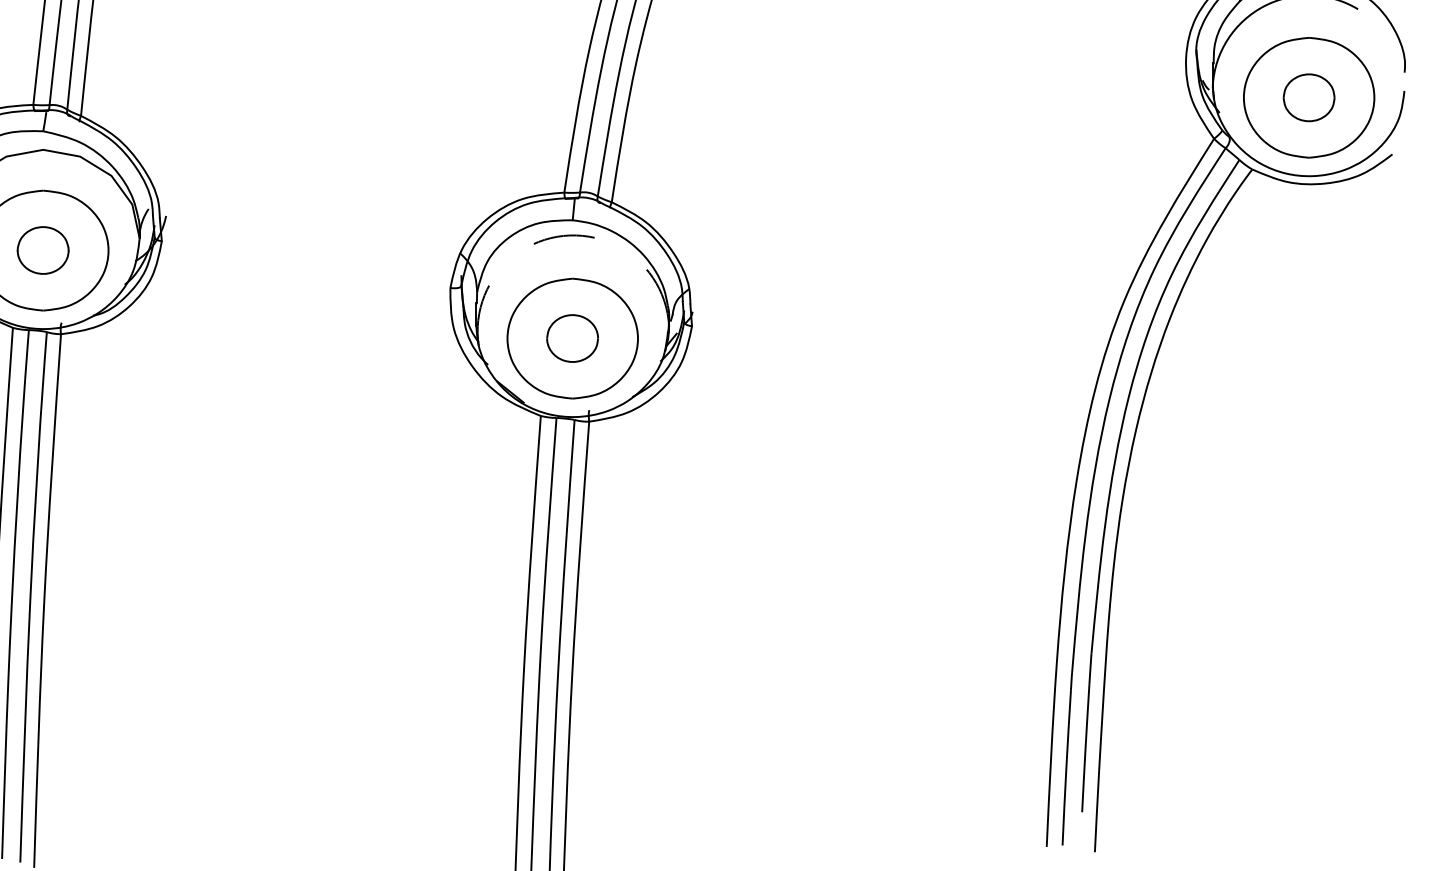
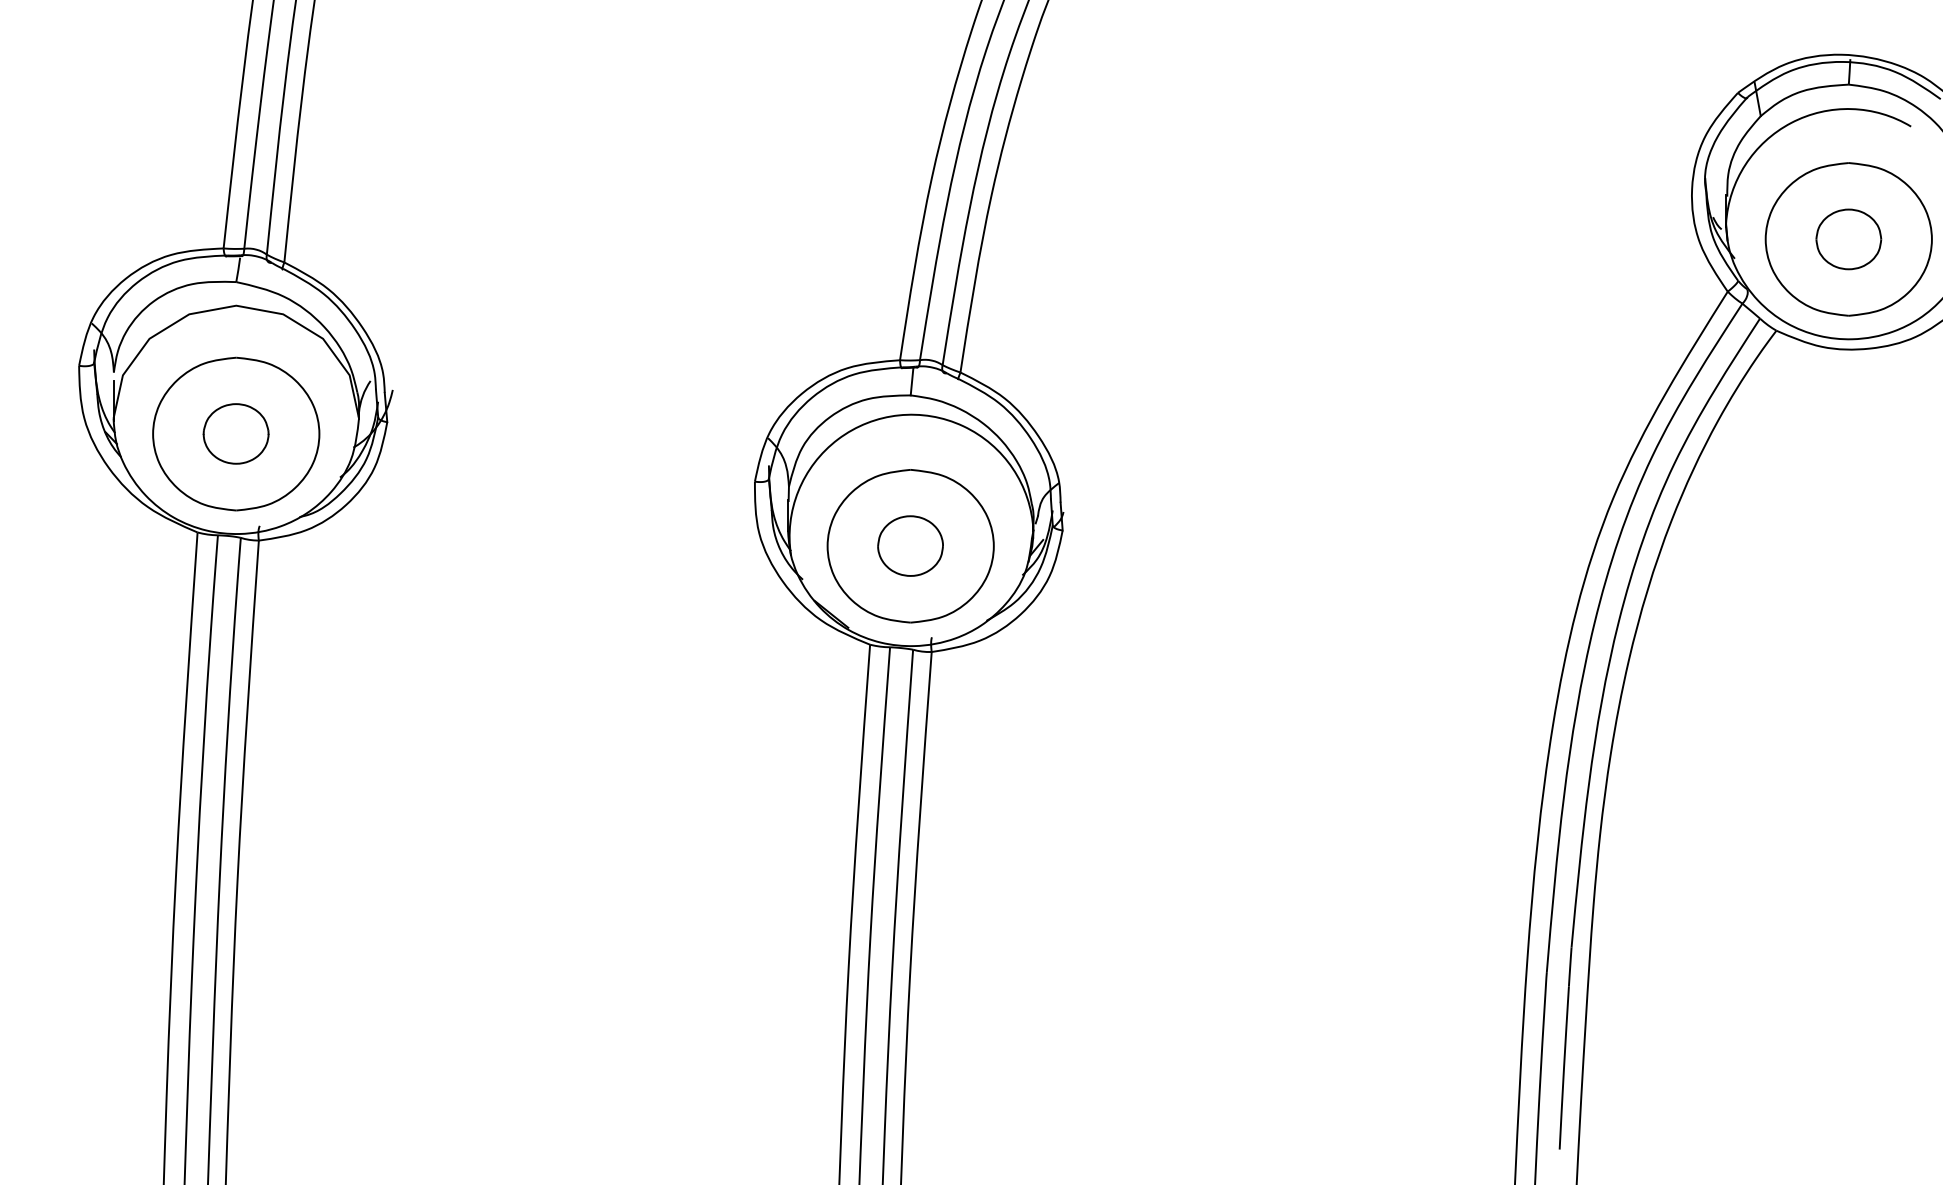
arc: (563, 236) -> (898, 415), dashed -> solid

